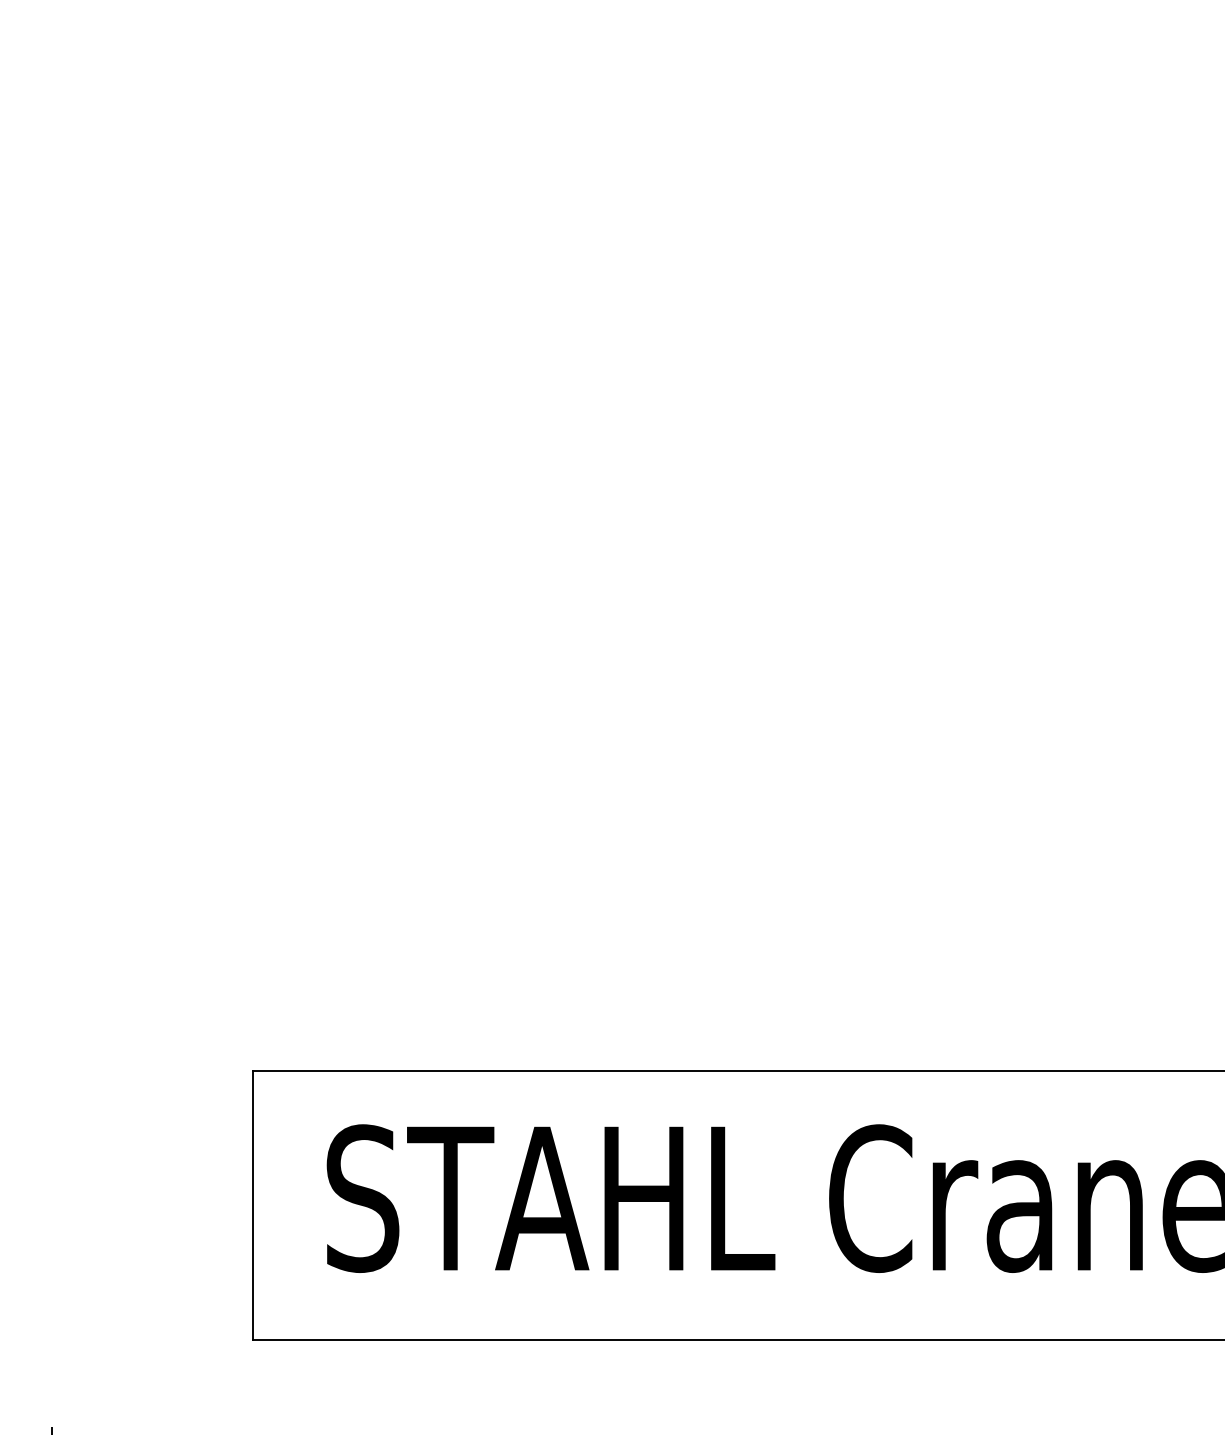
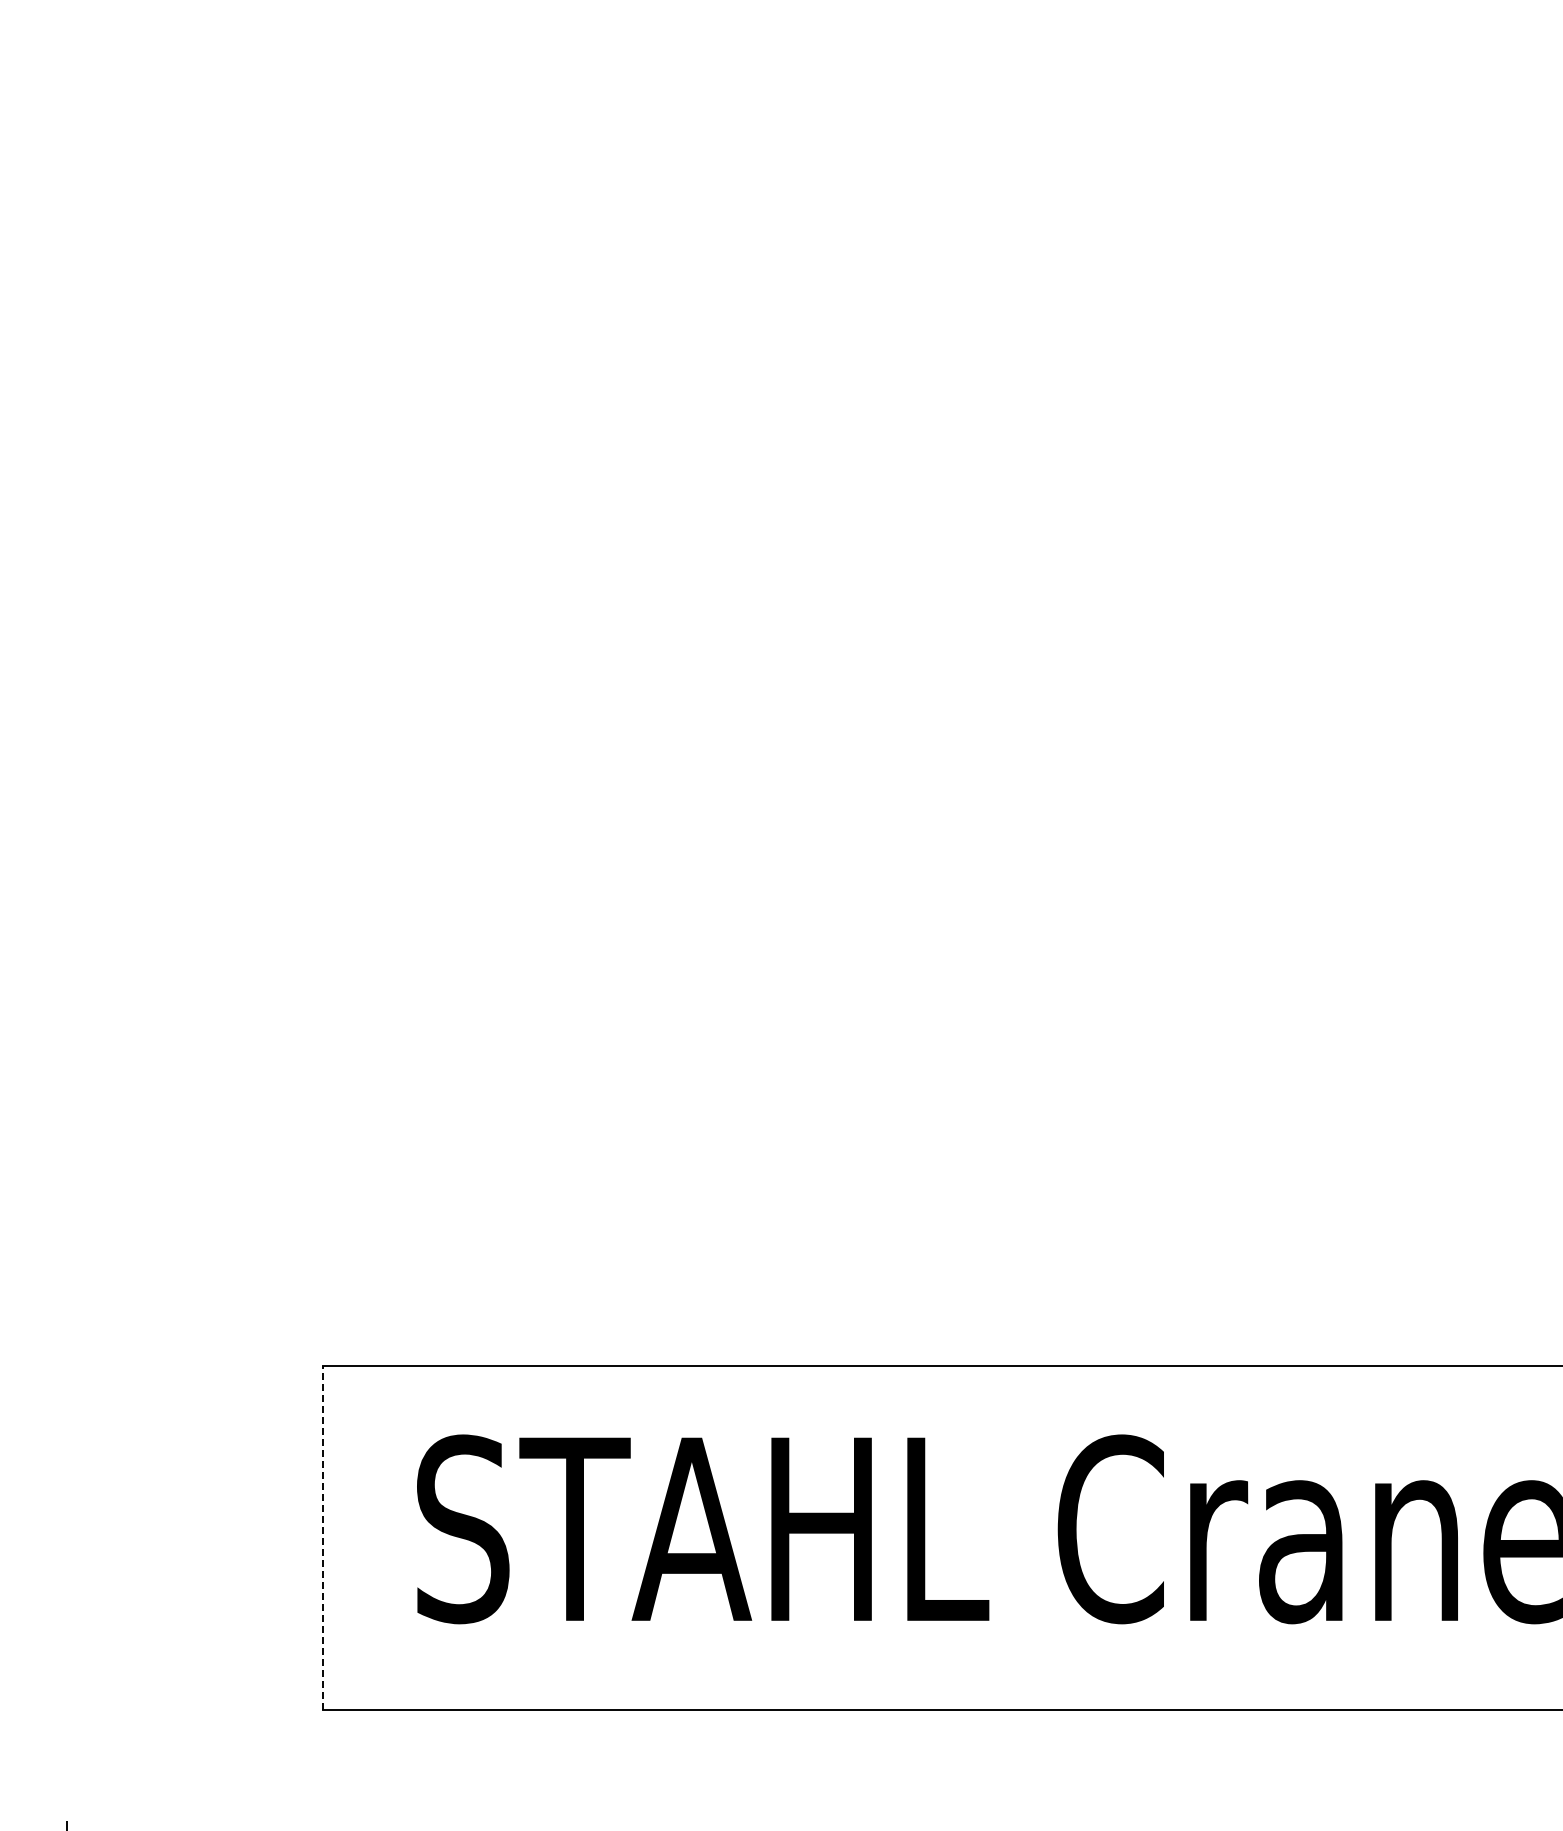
line: (252, 1205) -> (322, 1538), solid -> dashed

